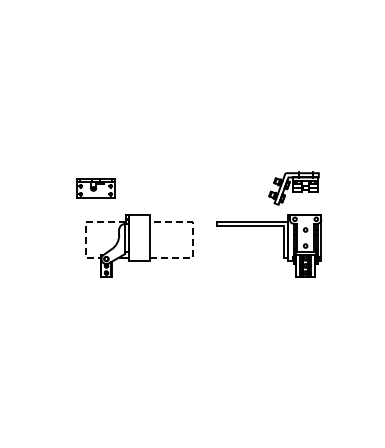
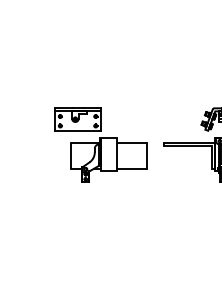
part: (95, 188) -> (77, 119), size x1.67
line: (85, 228) -> (70, 147), dashed -> solid
line: (192, 240) -> (146, 156), dashed -> solid

